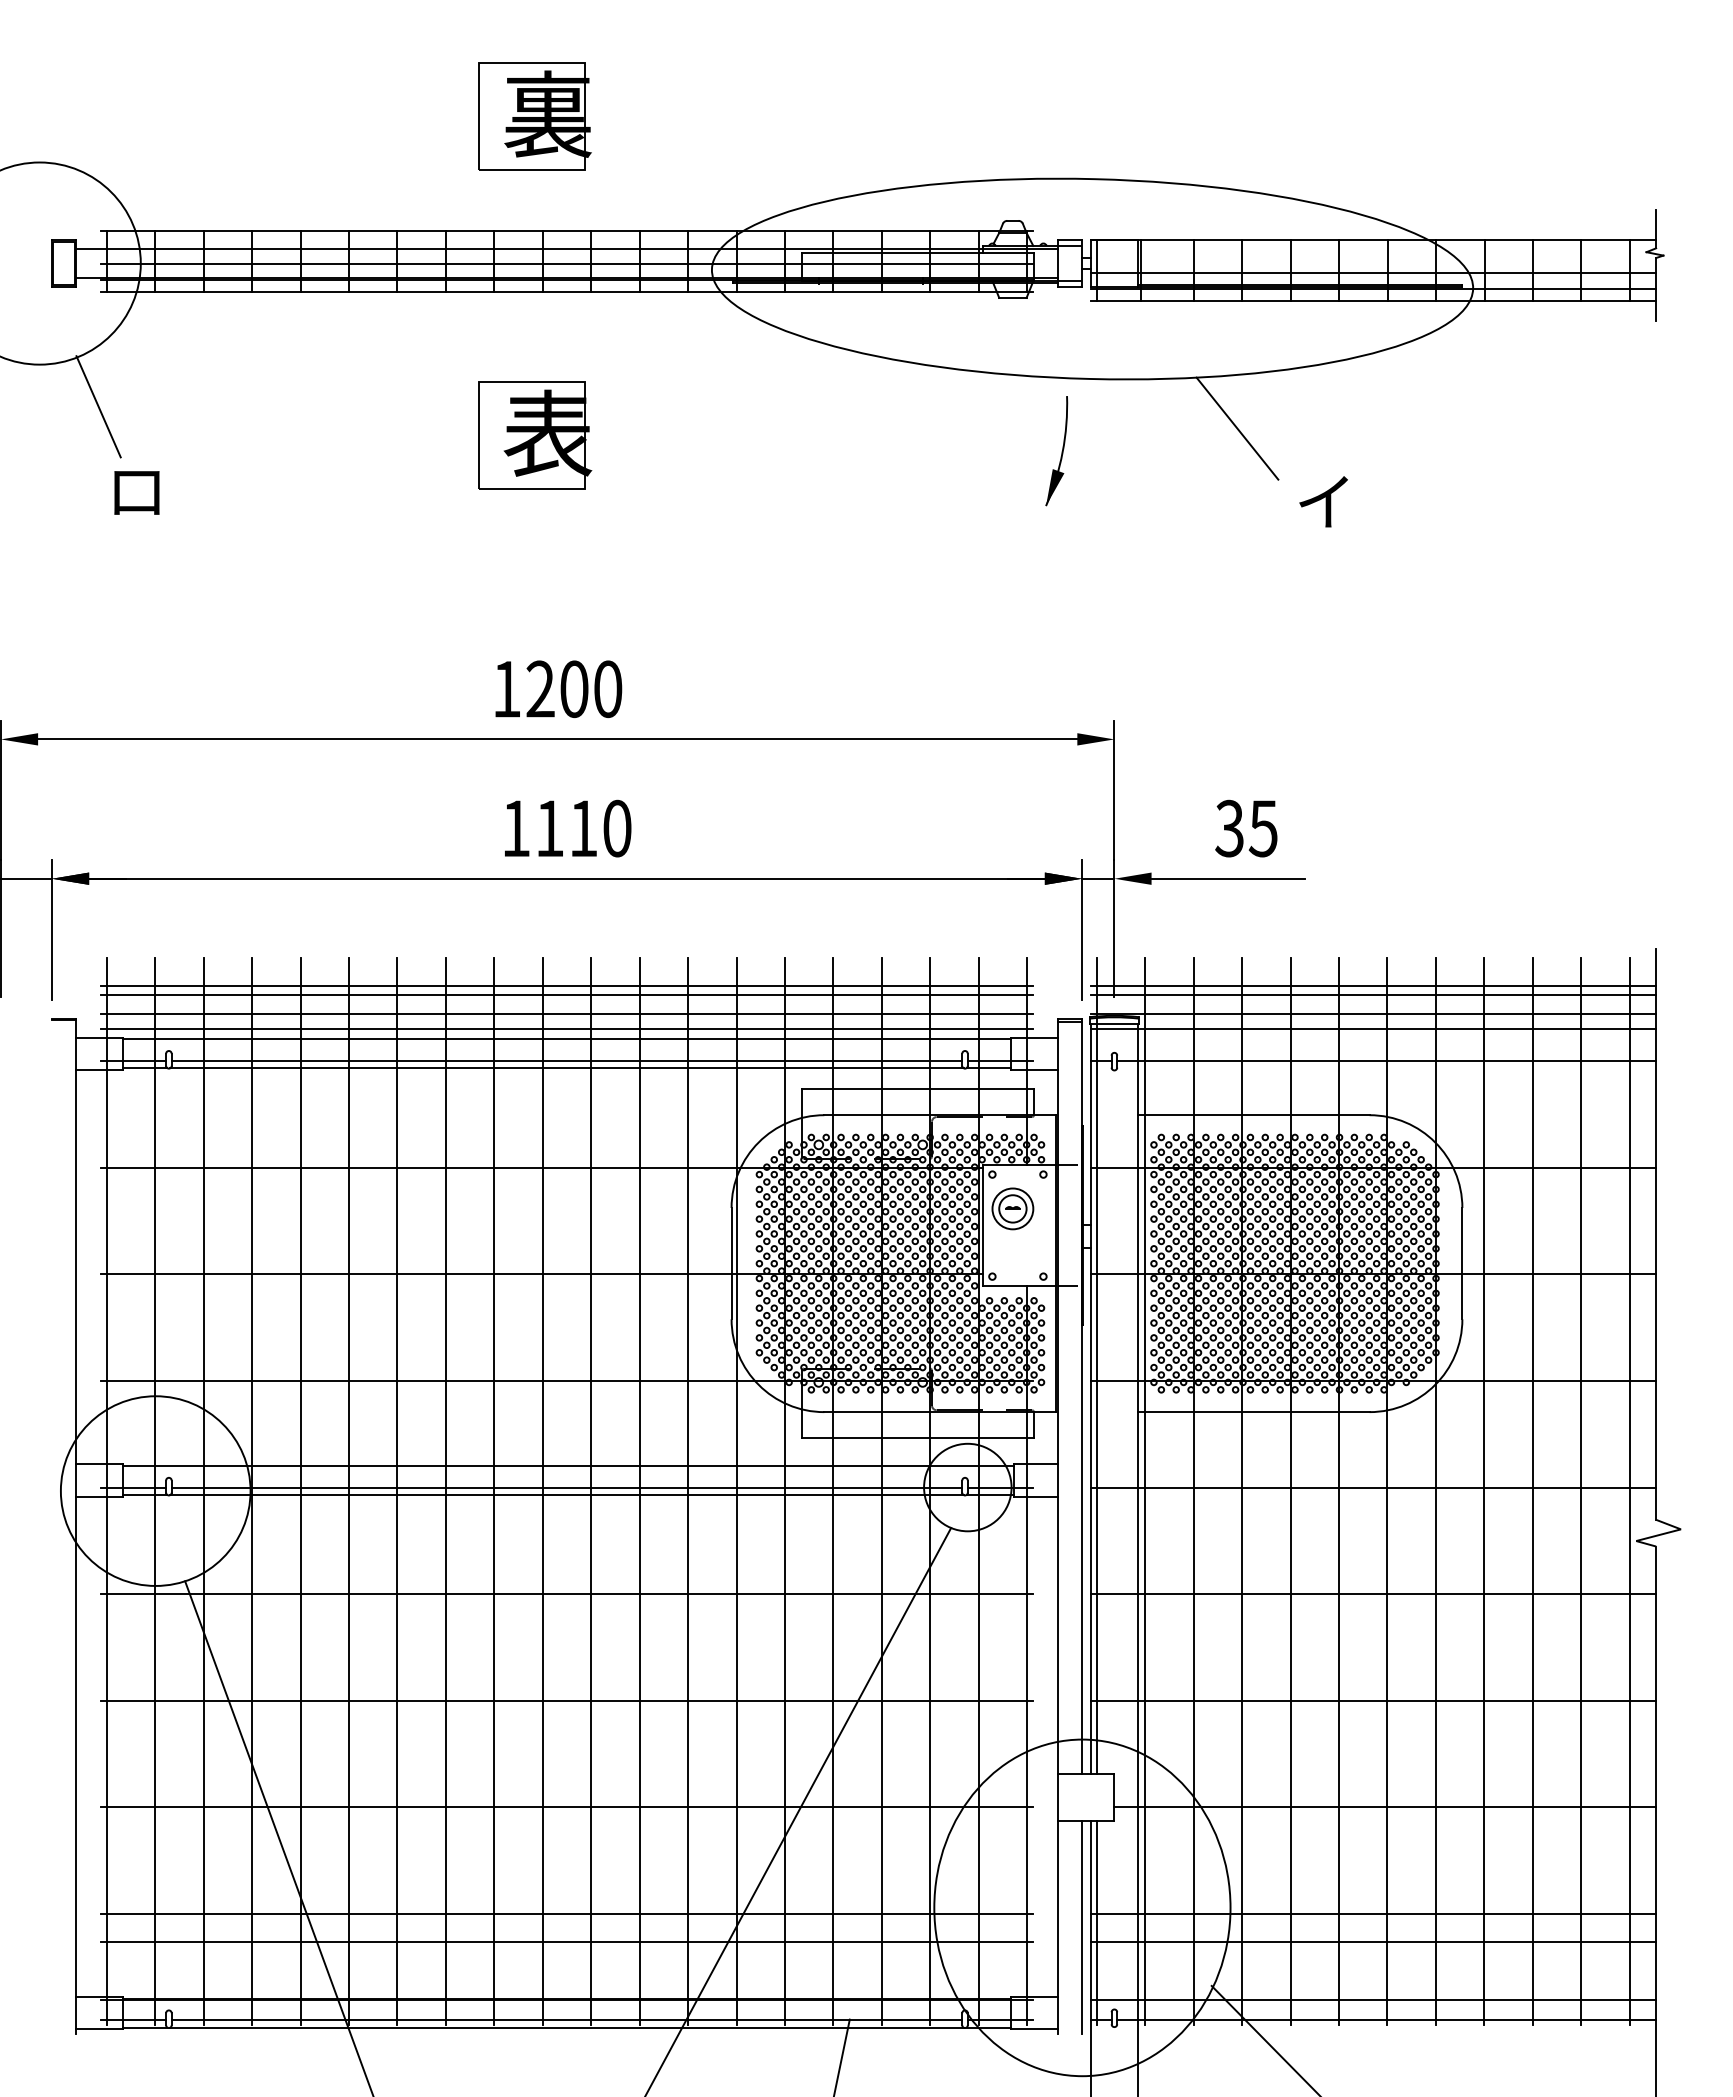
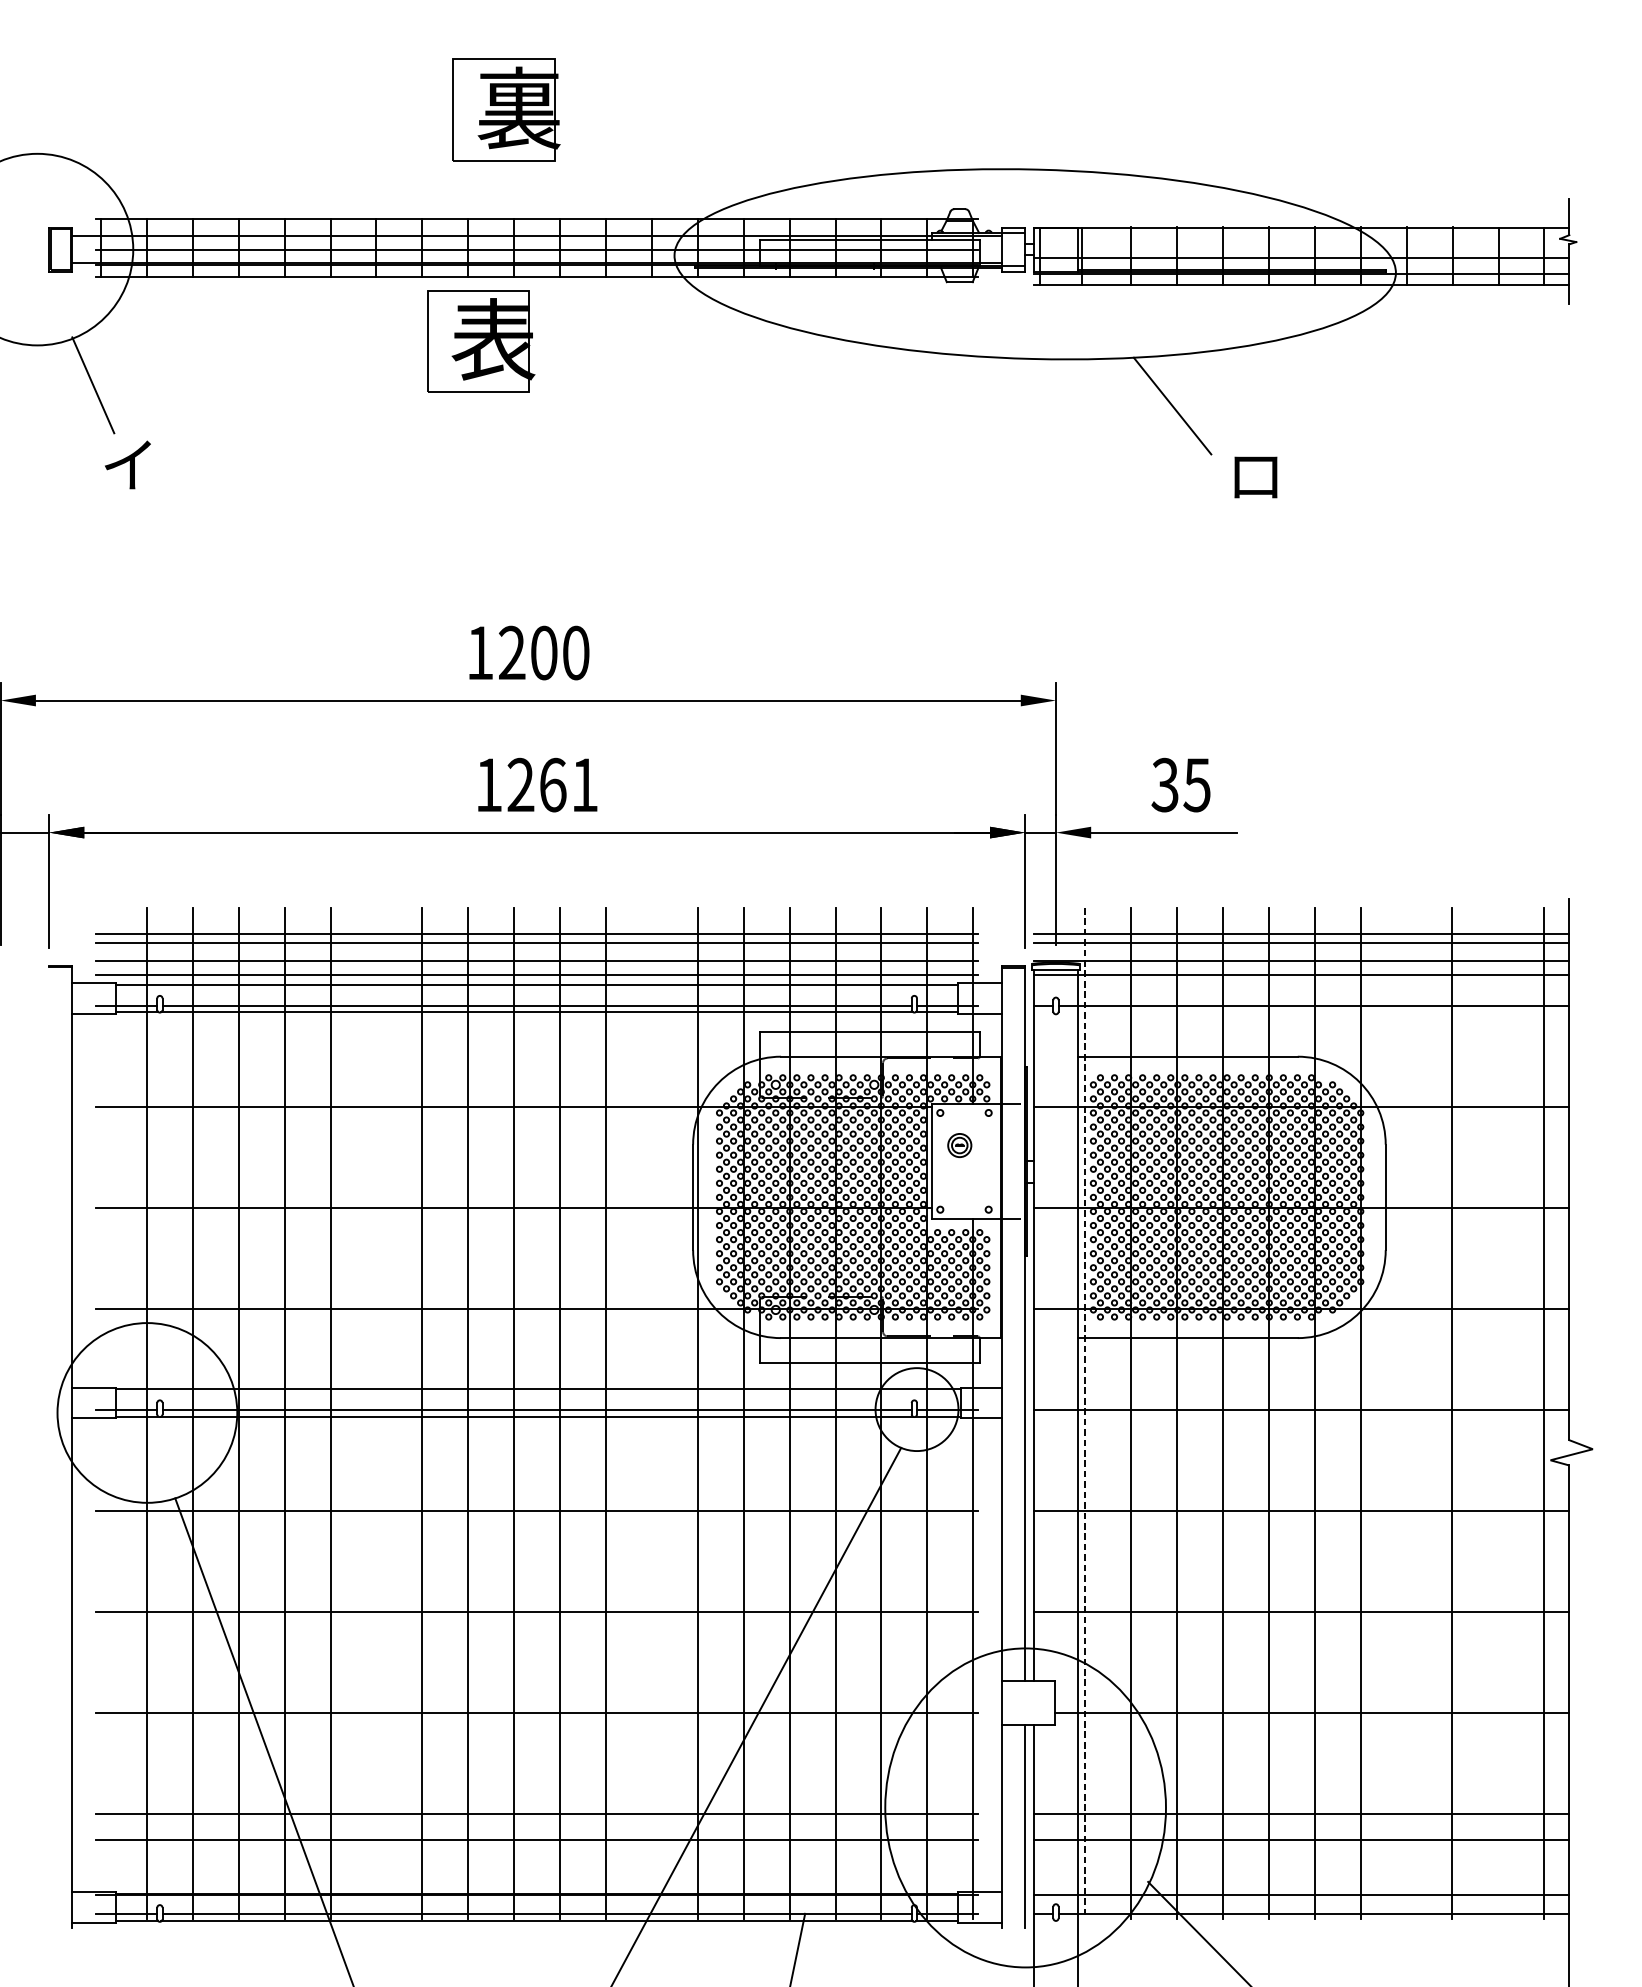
part: (535, 435) -> (481, 341), moved
part: (1056, 451) -> (1001, 427), removed
text: (134, 490) -> (127, 464), ロ -> イ
text: (1323, 501) -> (1254, 475), イ -> ロ
text: (583, 828) -> (552, 785), 1110 -> 1261
part: (1012, 1208) -> (959, 1145), size x0.6
line: (1096, 1366) -> (1038, 1294), removed
line: (106, 1491) -> (100, 1413), removed
line: (397, 1491) -> (376, 1413), removed
line: (688, 1491) -> (652, 1413), removed
line: (1145, 1491) -> (1085, 1413), solid -> dashed
line: (1484, 1491) -> (1406, 1413), removed
line: (1581, 1491) -> (1498, 1413), removed
line: (1096, 1922) -> (1038, 1821), removed

